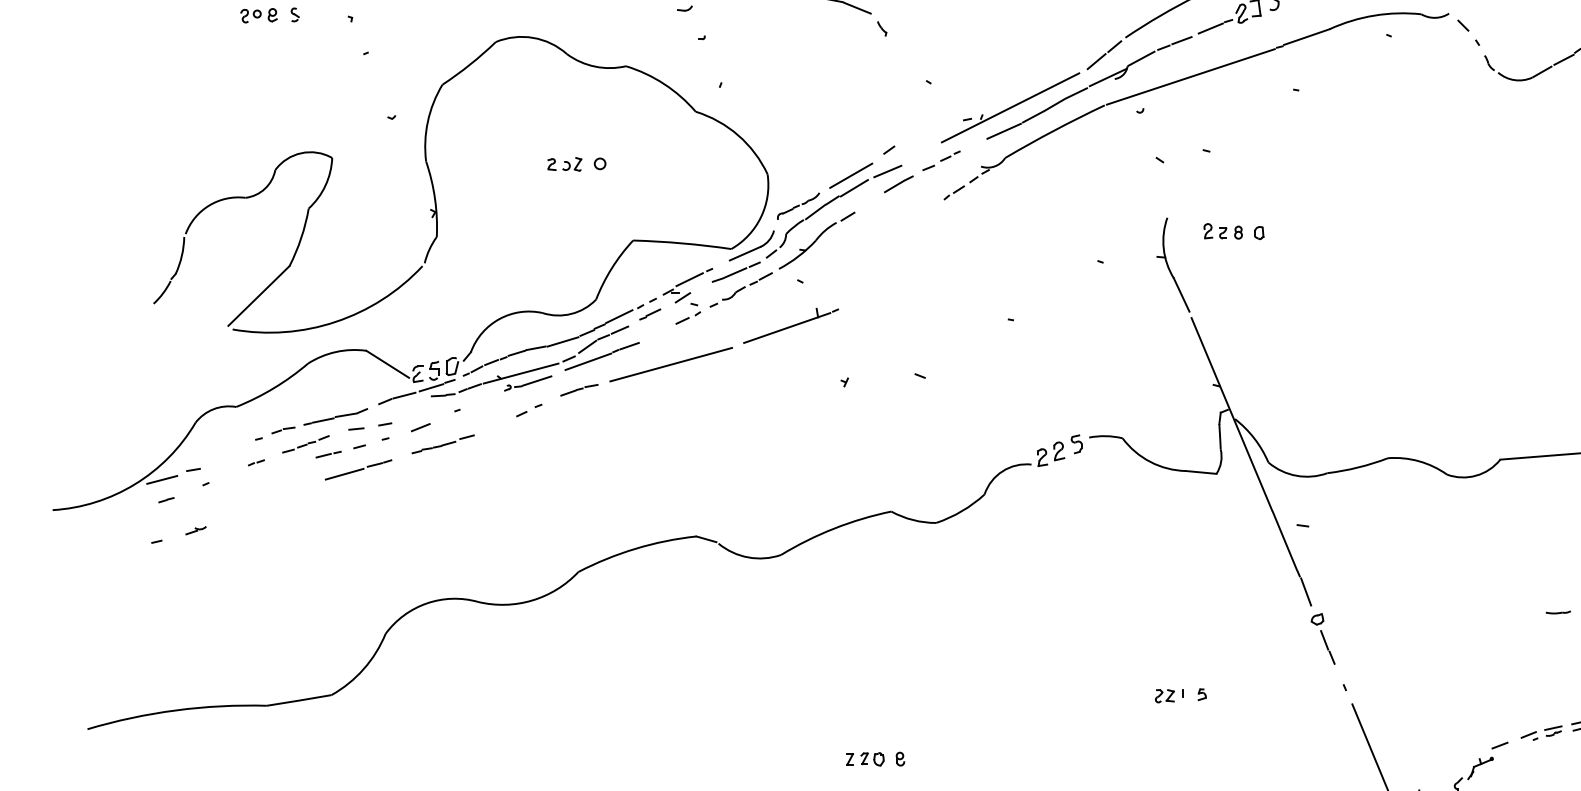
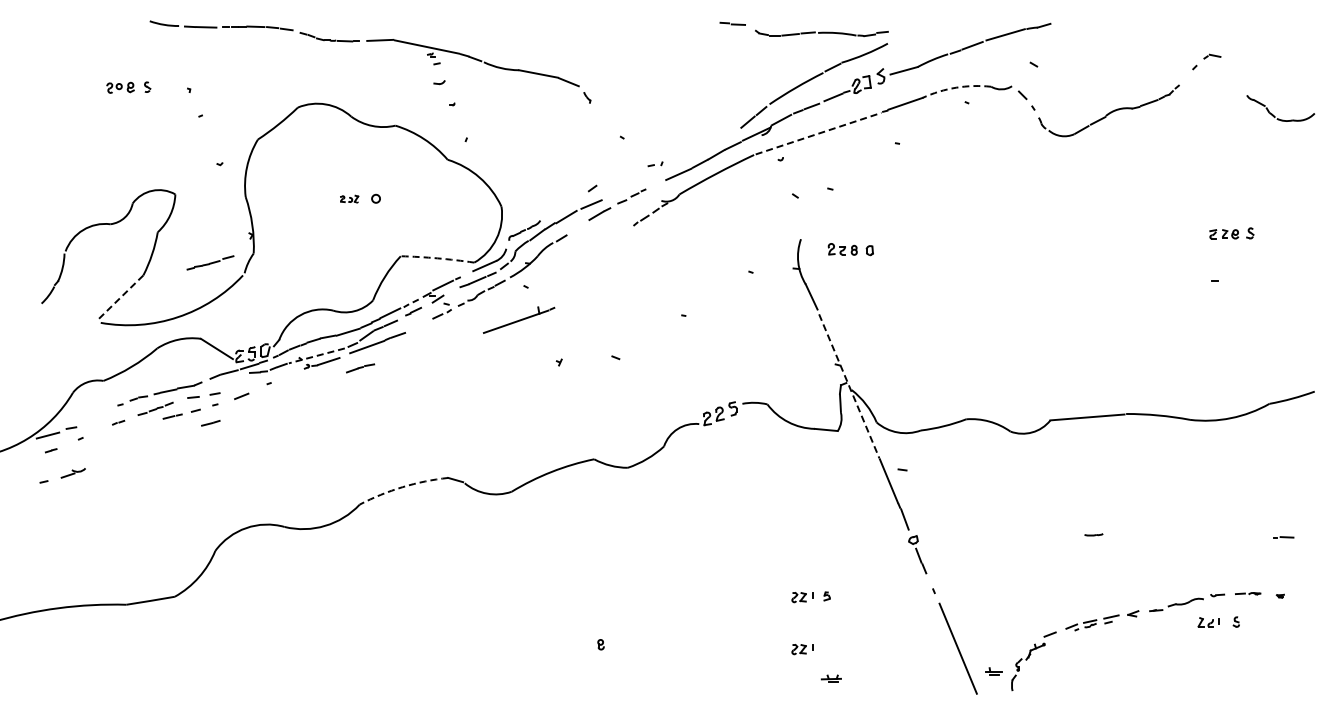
arc: (1374, 15) -> (956, 87), solid -> dashed
line: (1192, 76) -> (819, 133), solid -> dashed
line: (1010, 107) -> (683, 156), removed
part: (564, 163) -> (349, 198), size x0.7
line: (850, 175) -> (563, 207), removed
arc: (682, 243) -> (437, 258), solid -> dashed
line: (258, 296) -> (120, 298), solid -> dashed
line: (670, 363) -> (428, 348), removed
line: (520, 373) -> (316, 355), solid -> dashed
part: (528, 410) -> (322, 383), removed
line: (1232, 414) -> (849, 386), solid -> dashed
part: (443, 443) -> (210, 262), moved
line: (344, 474) -> (184, 431), removed
part: (196, 530) -> (73, 473), size x1.6
arc: (635, 549) -> (402, 487), solid -> dashed
part: (865, 758) -> (574, 644), removed
part: (1169, 765) -> (802, 649), added

